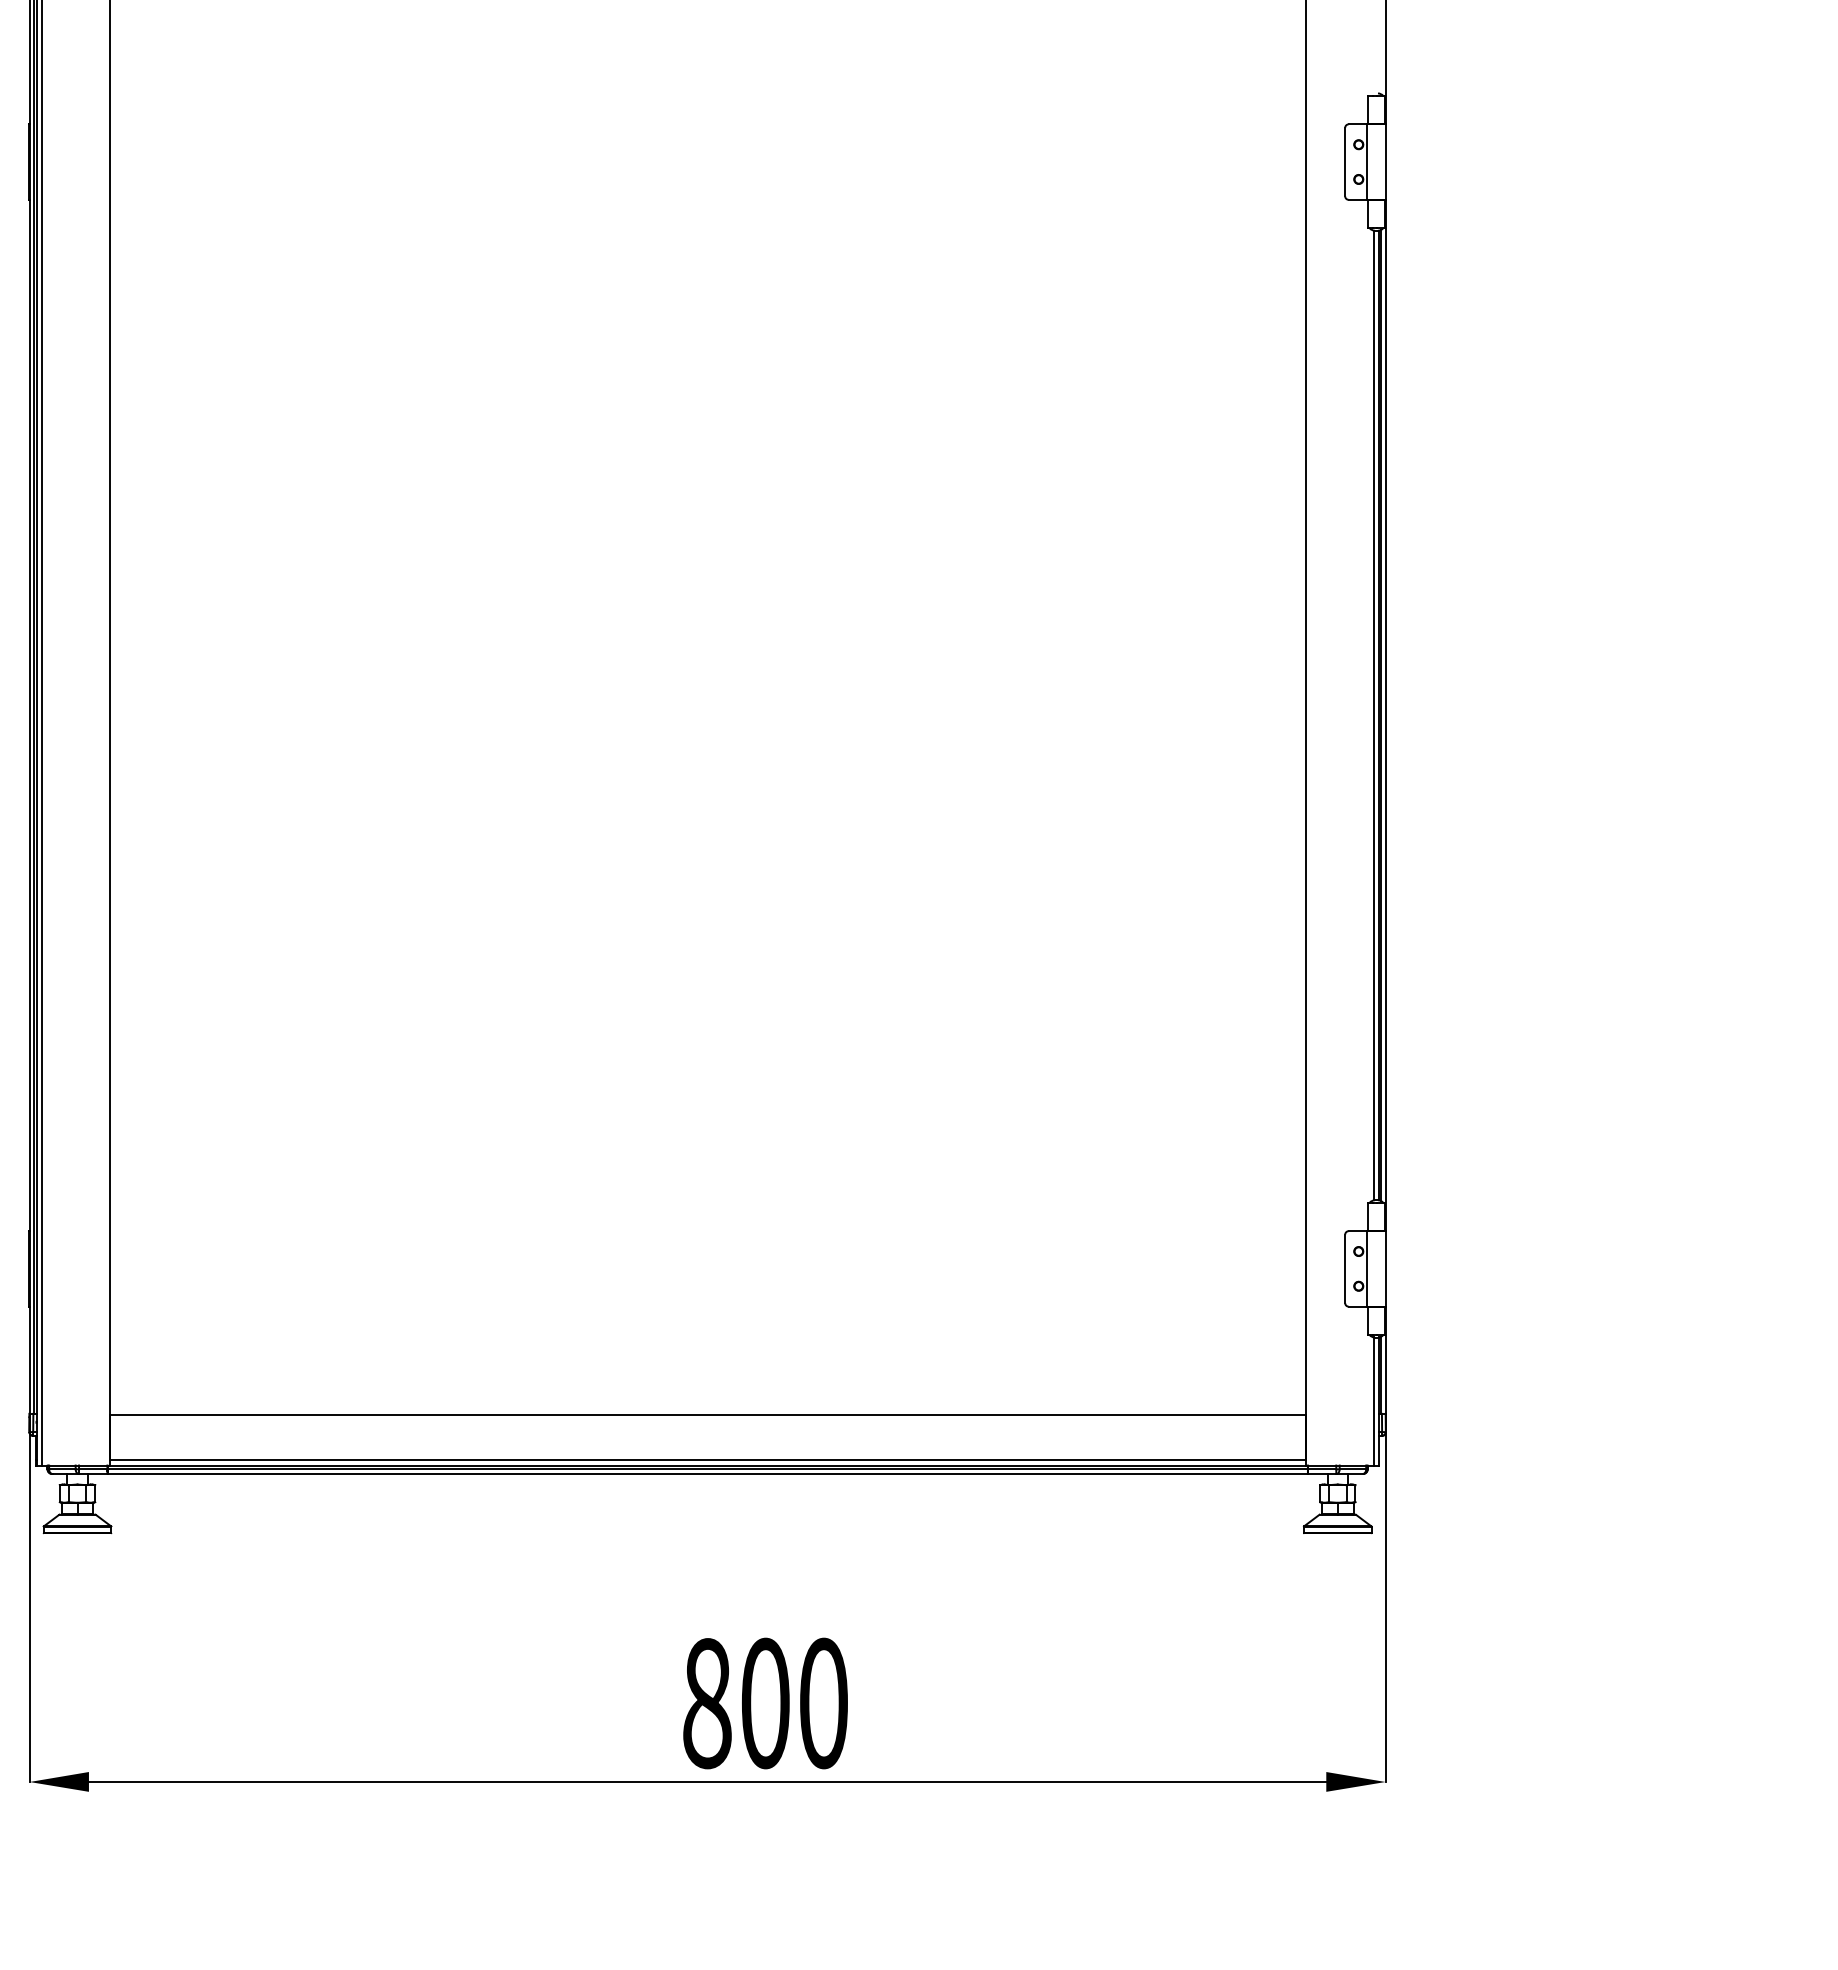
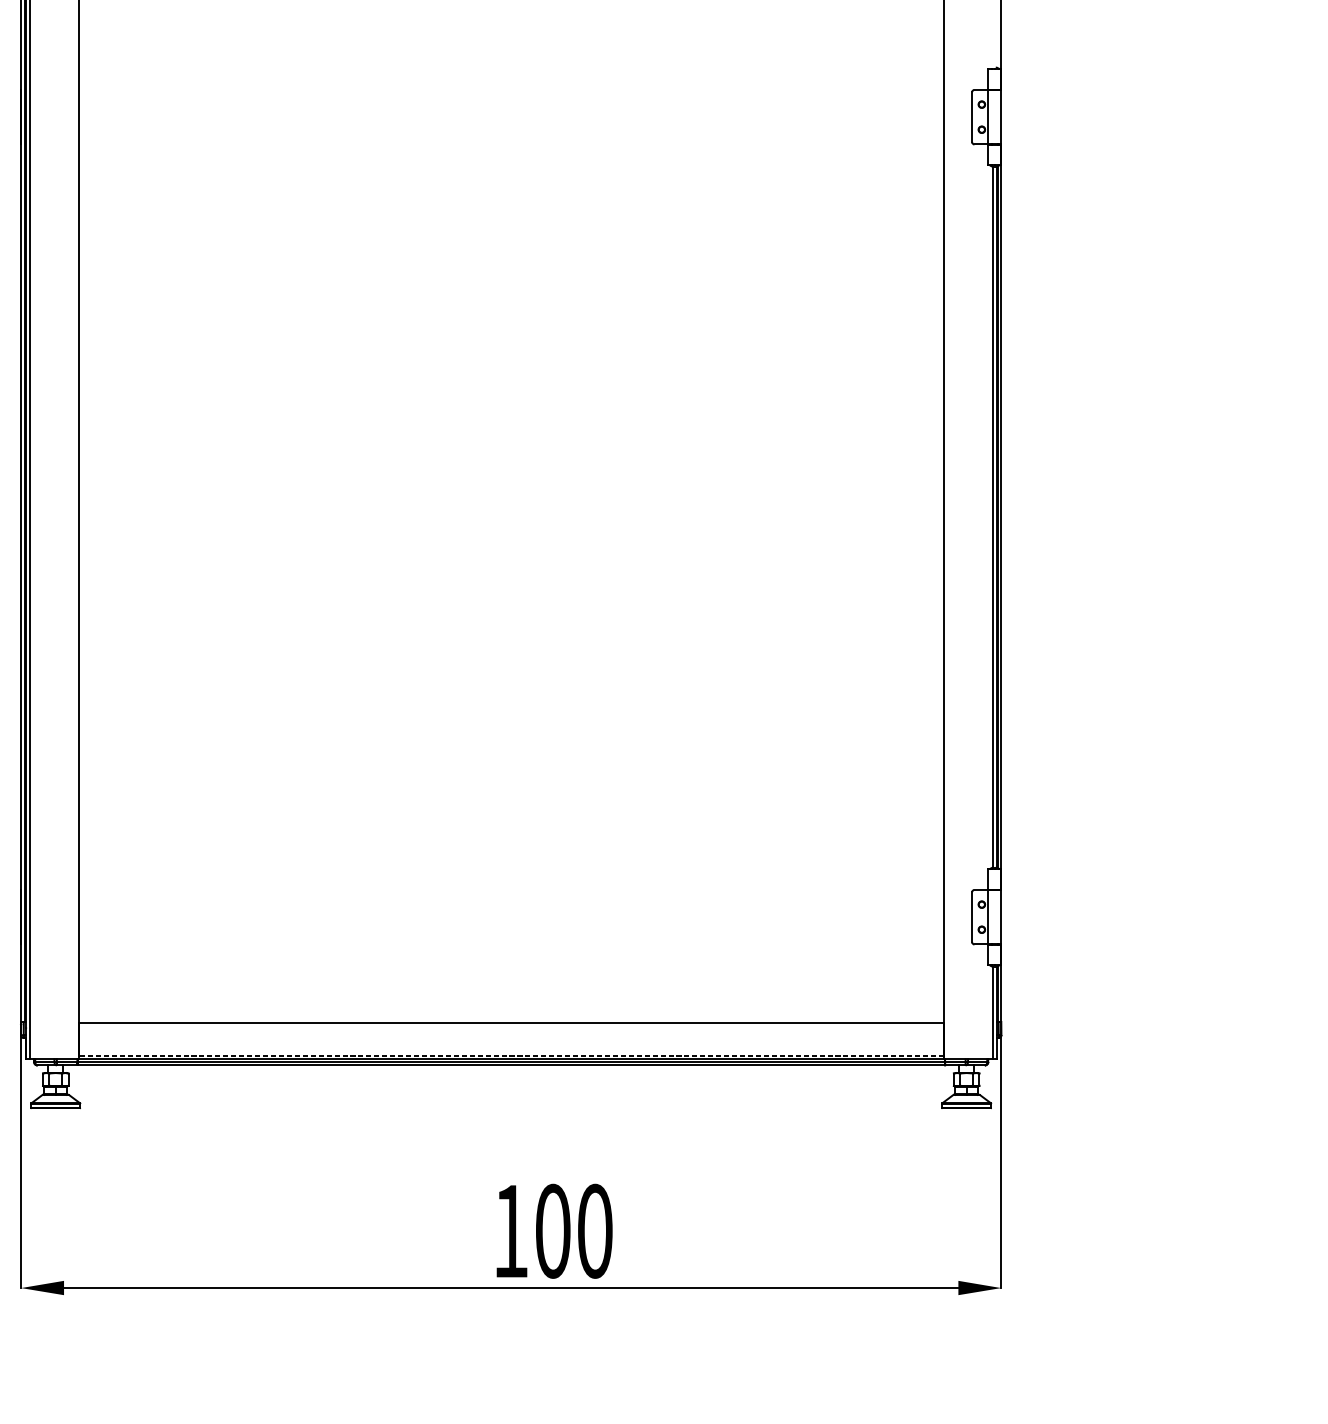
line: (707, 1460) -> (511, 1055), solid -> dashed
text: (707, 1703) -> (511, 1231), 800 -> 100

